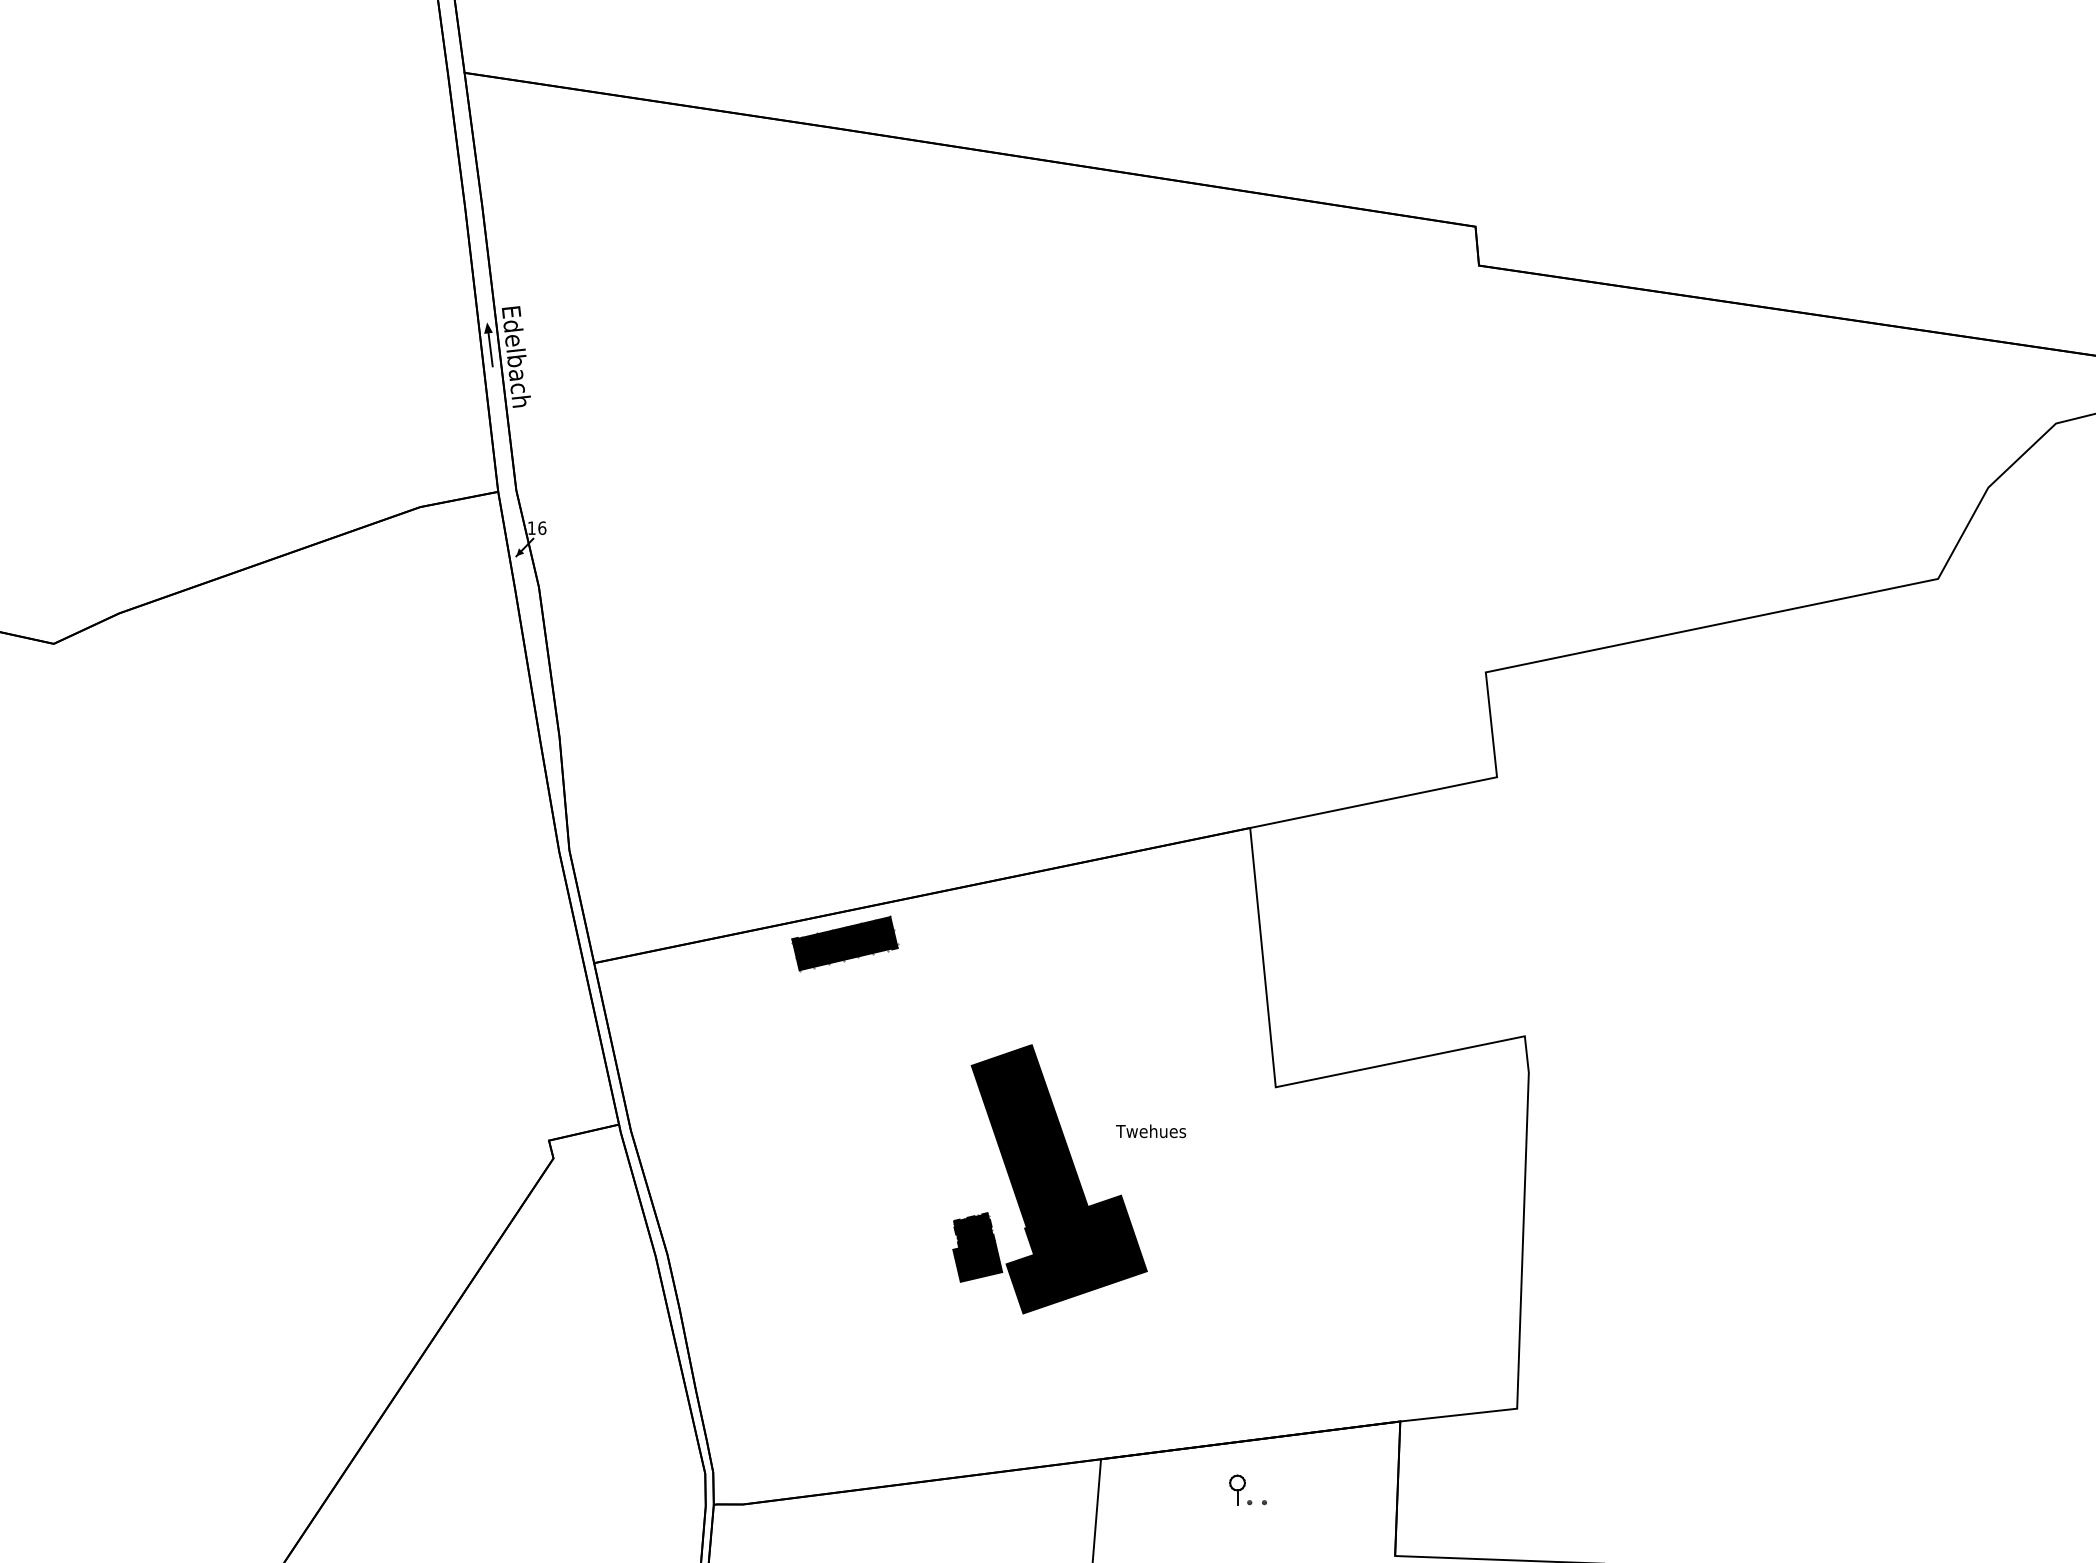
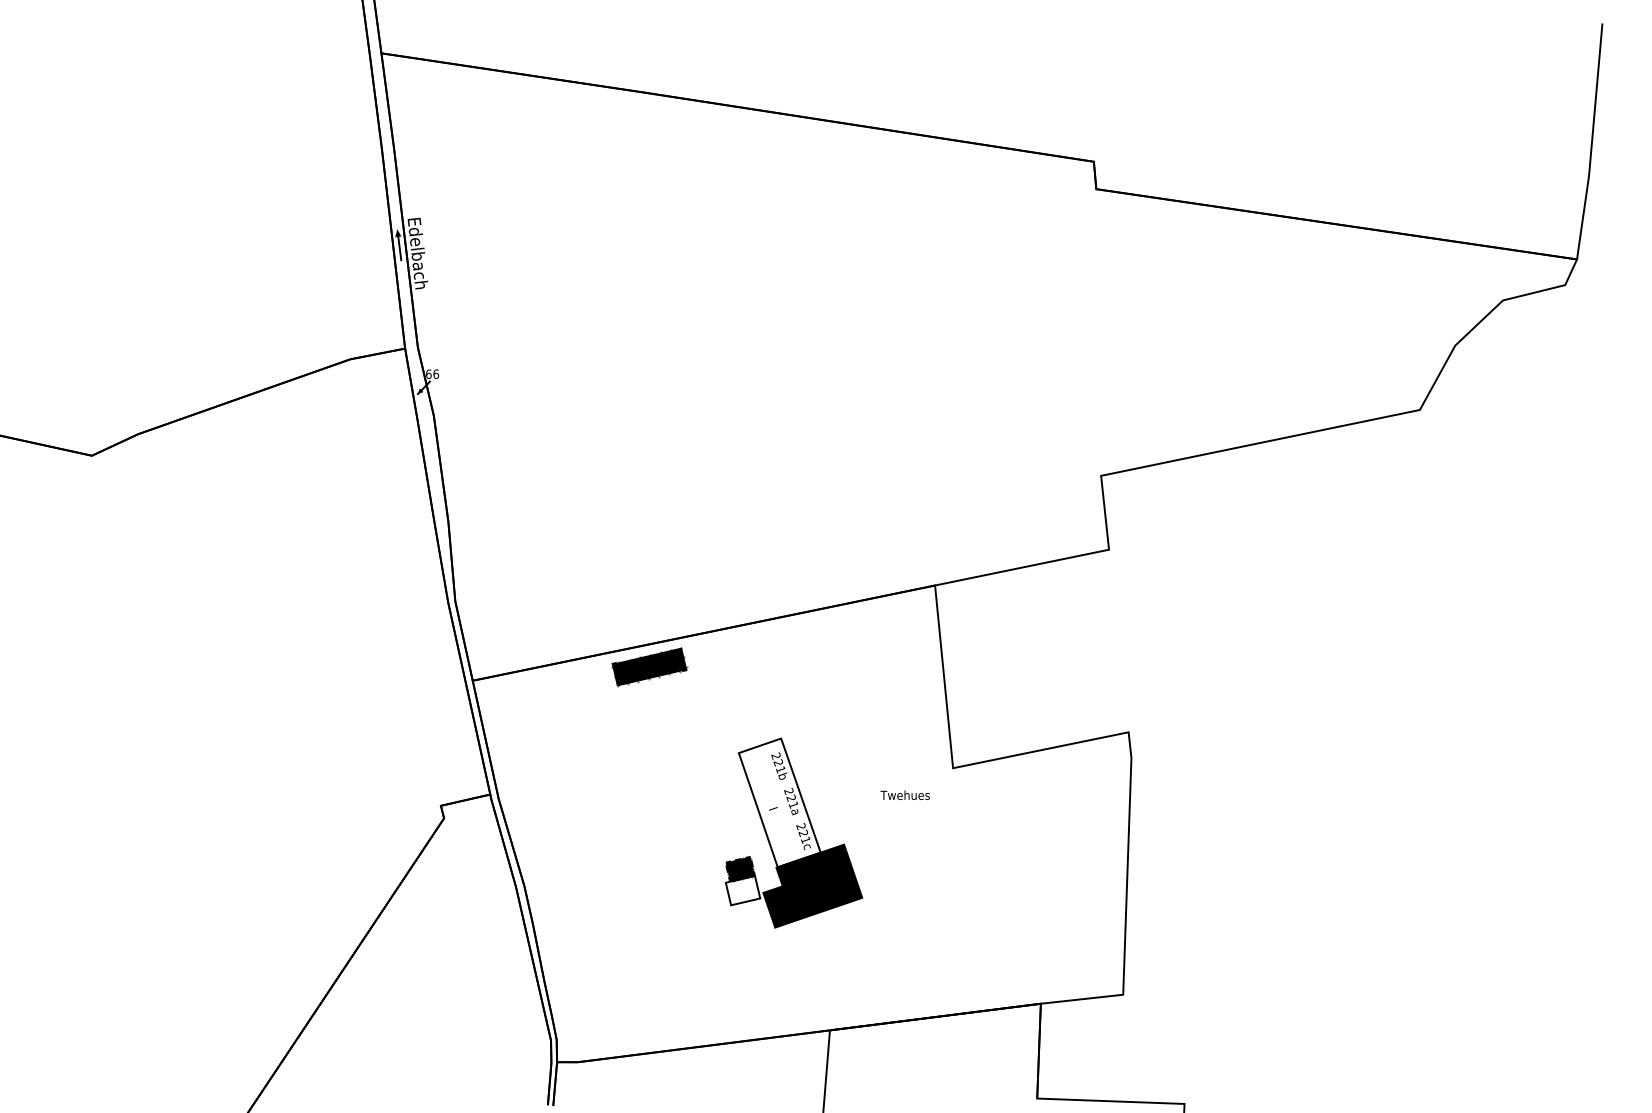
text: (531, 527) -> (428, 373), 16 -> 66
text: (1150, 1130) -> (904, 794), moved
fill: (1029, 1135) -> (779, 802), removed
fill: (976, 1260) -> (742, 890), removed
part: (1247, 1490) -> (933, 1052), removed

